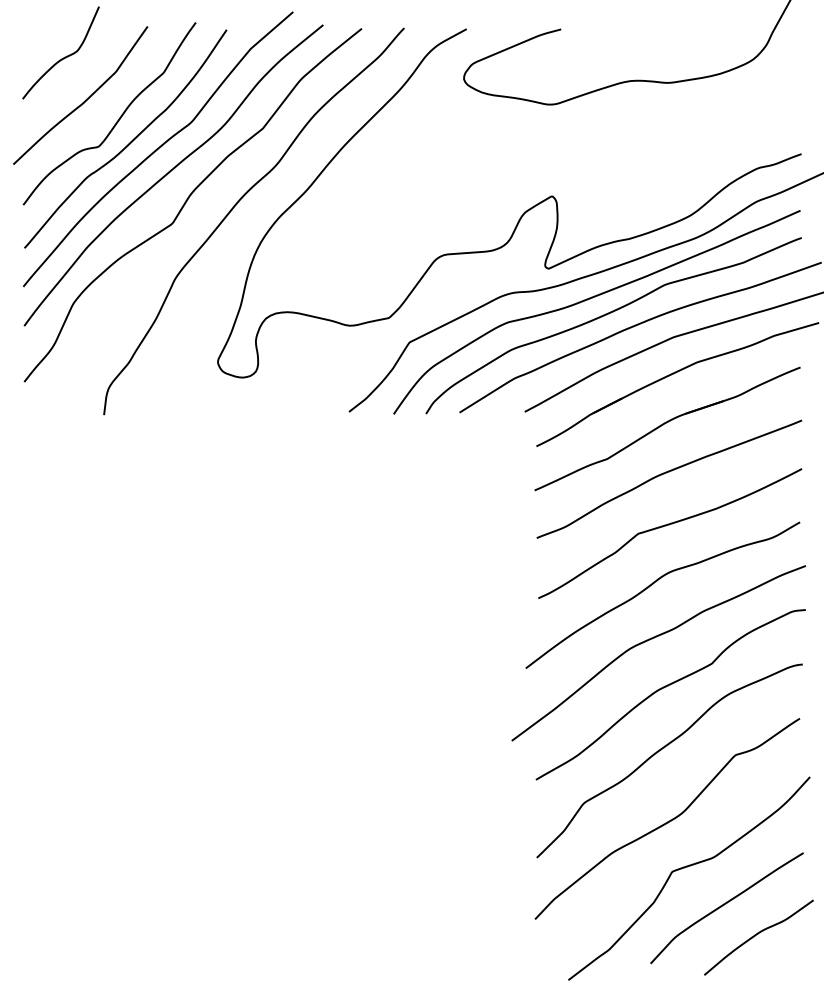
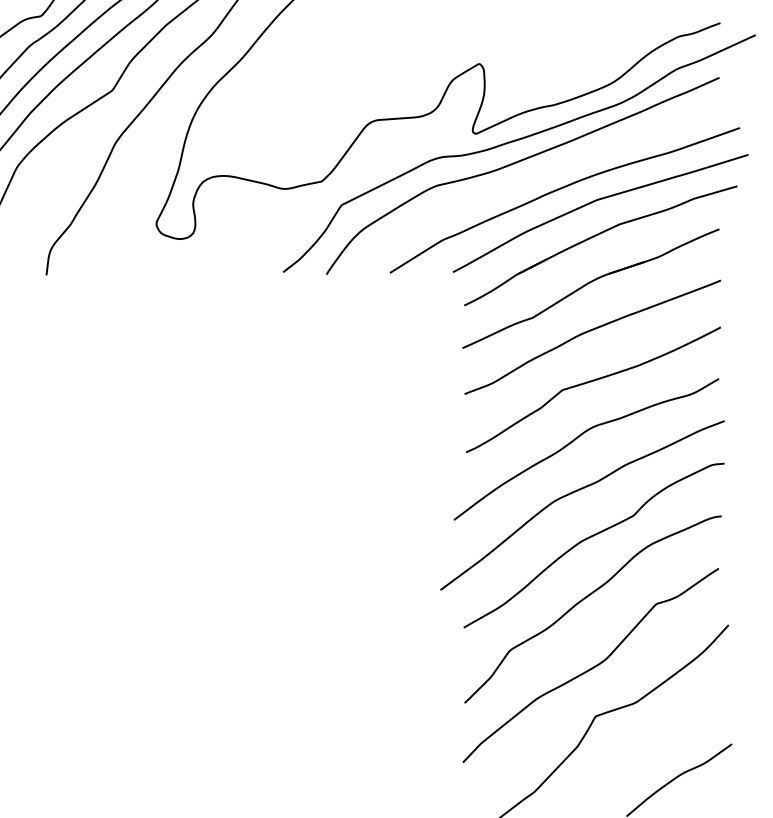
curve: (608, 314) -> (533, 178), removed
curve: (724, 905) -> (645, 749), removed

